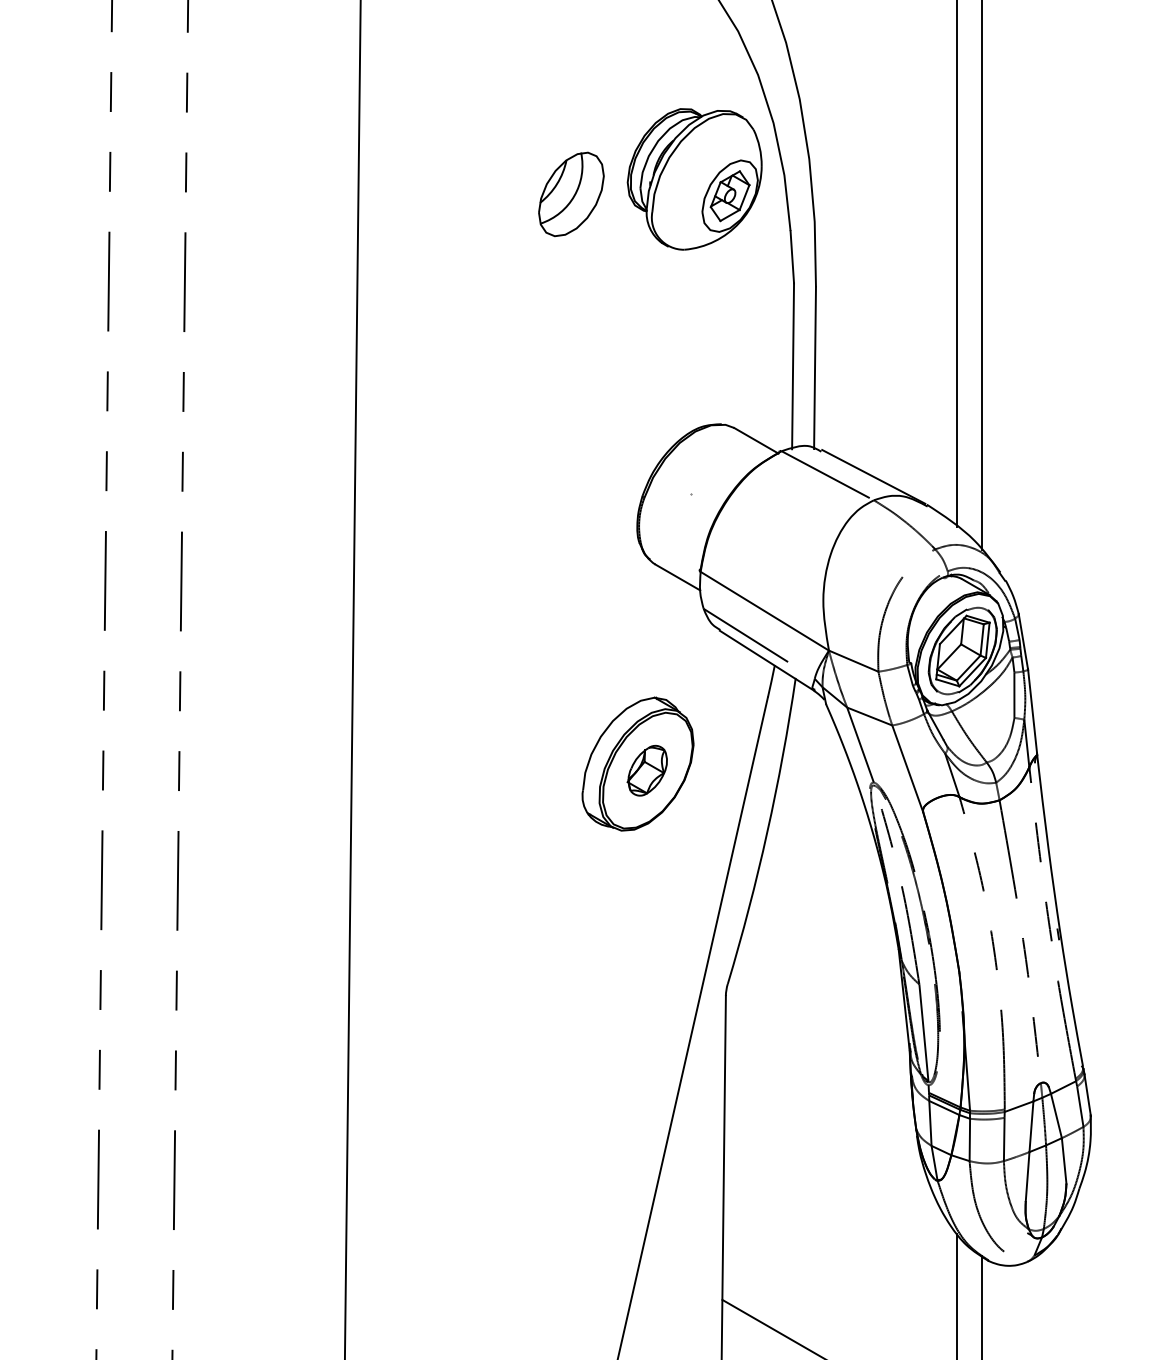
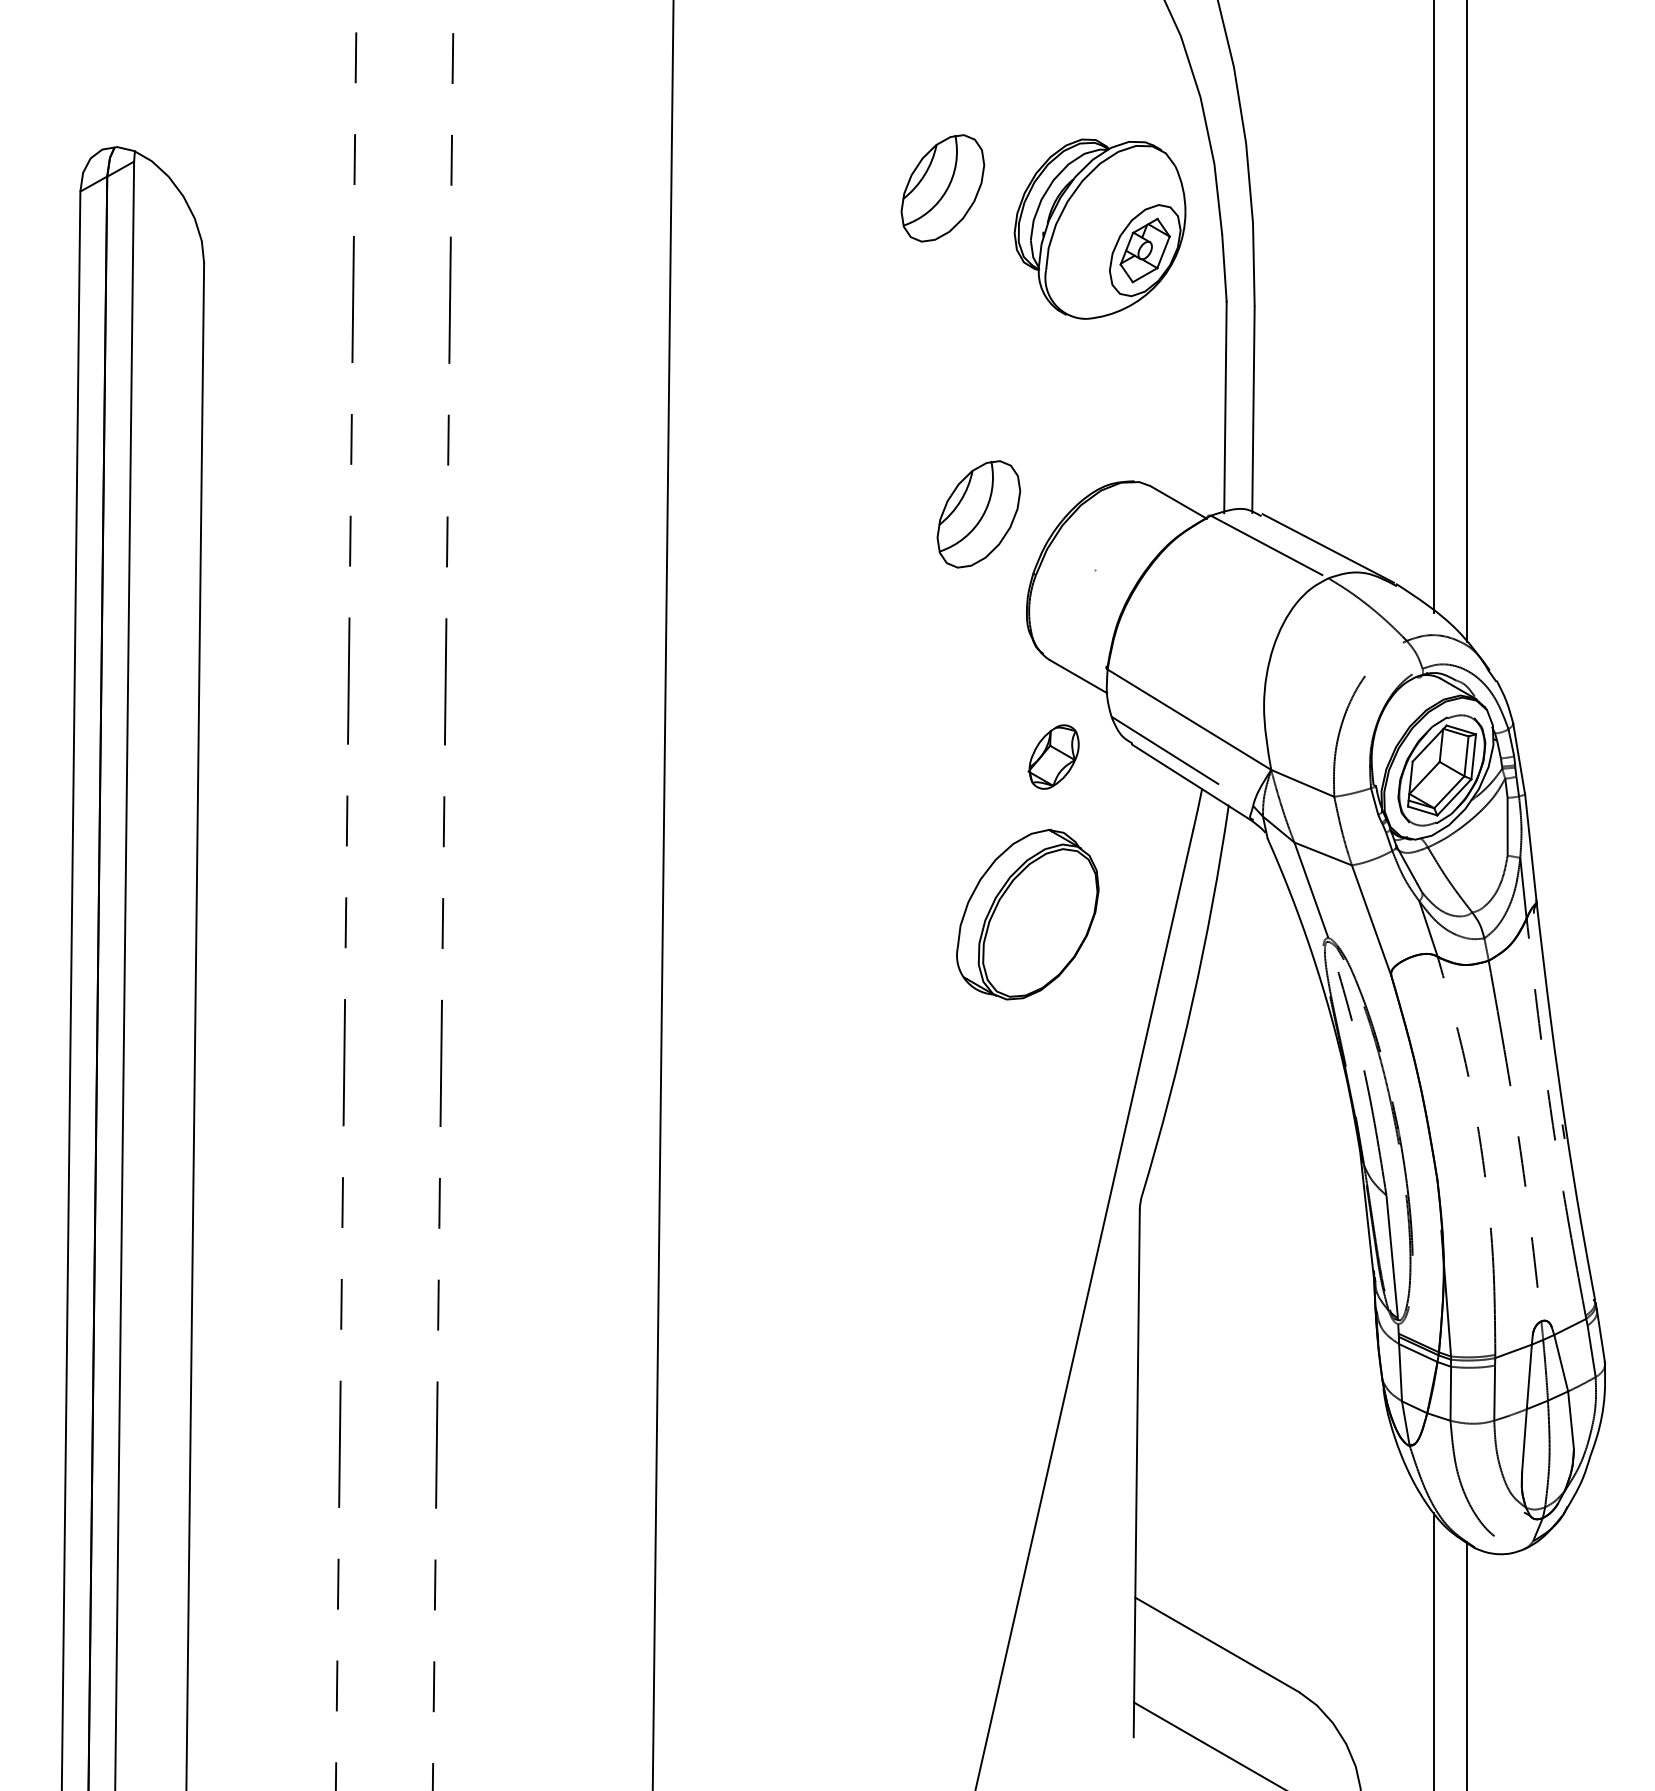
part: (694, 178) -> (1099, 228), moved
part: (599, 450) -> (978, 514), added
part: (647, 770) -> (1053, 756), moved

